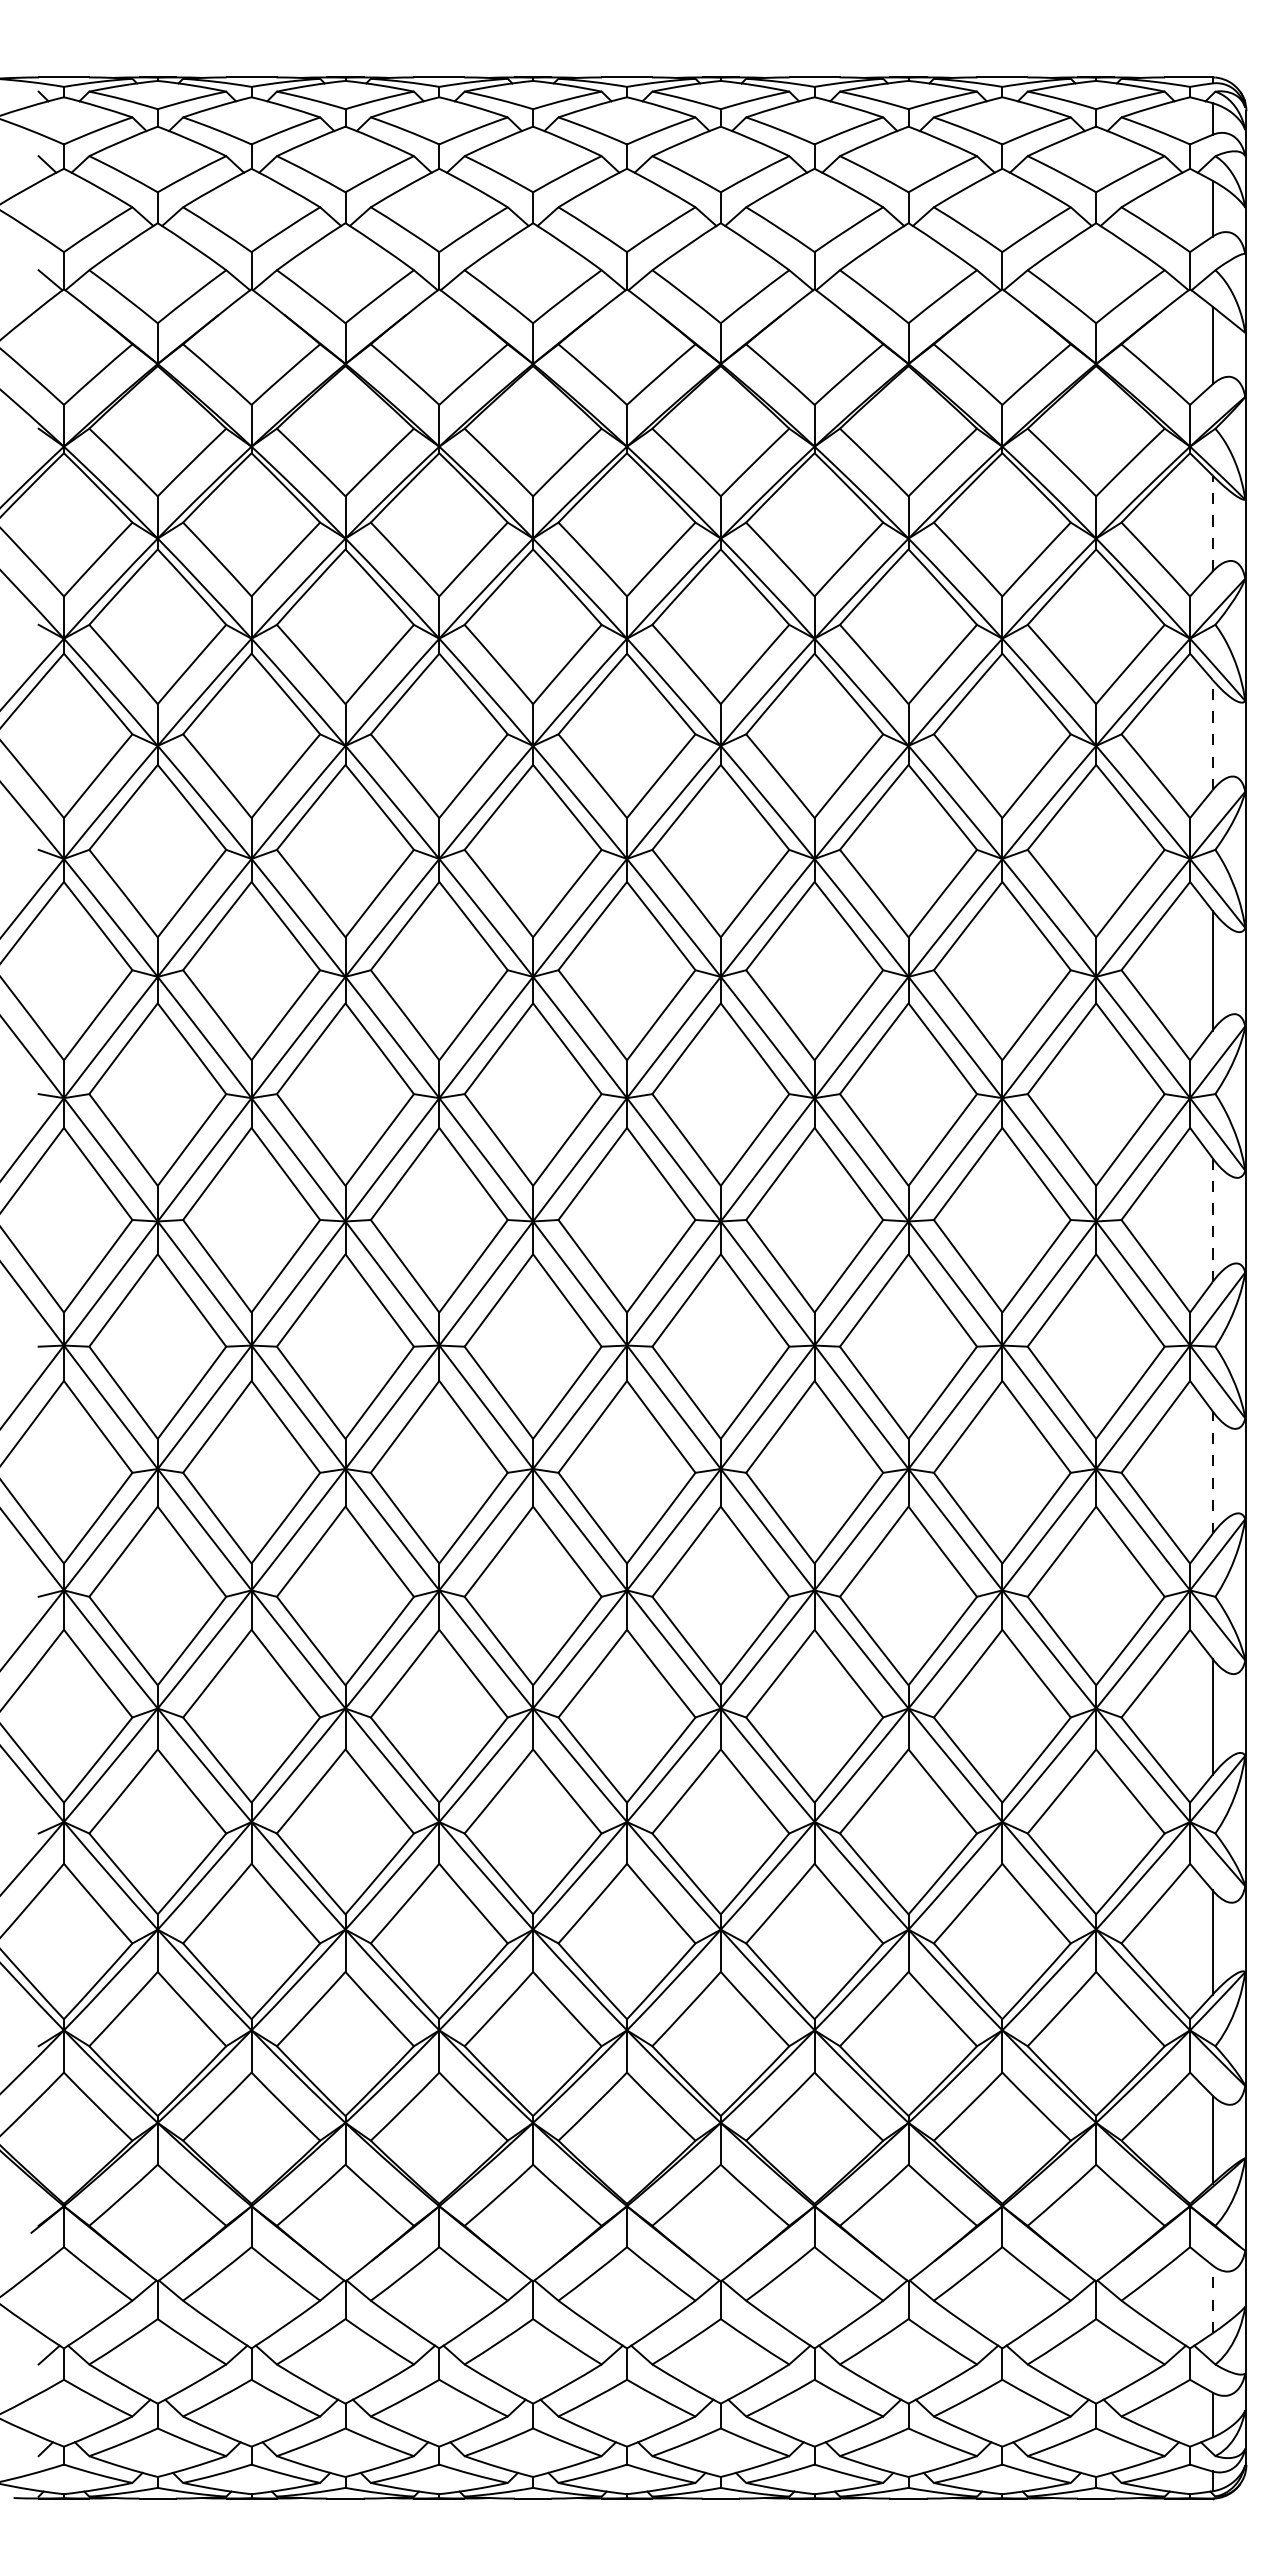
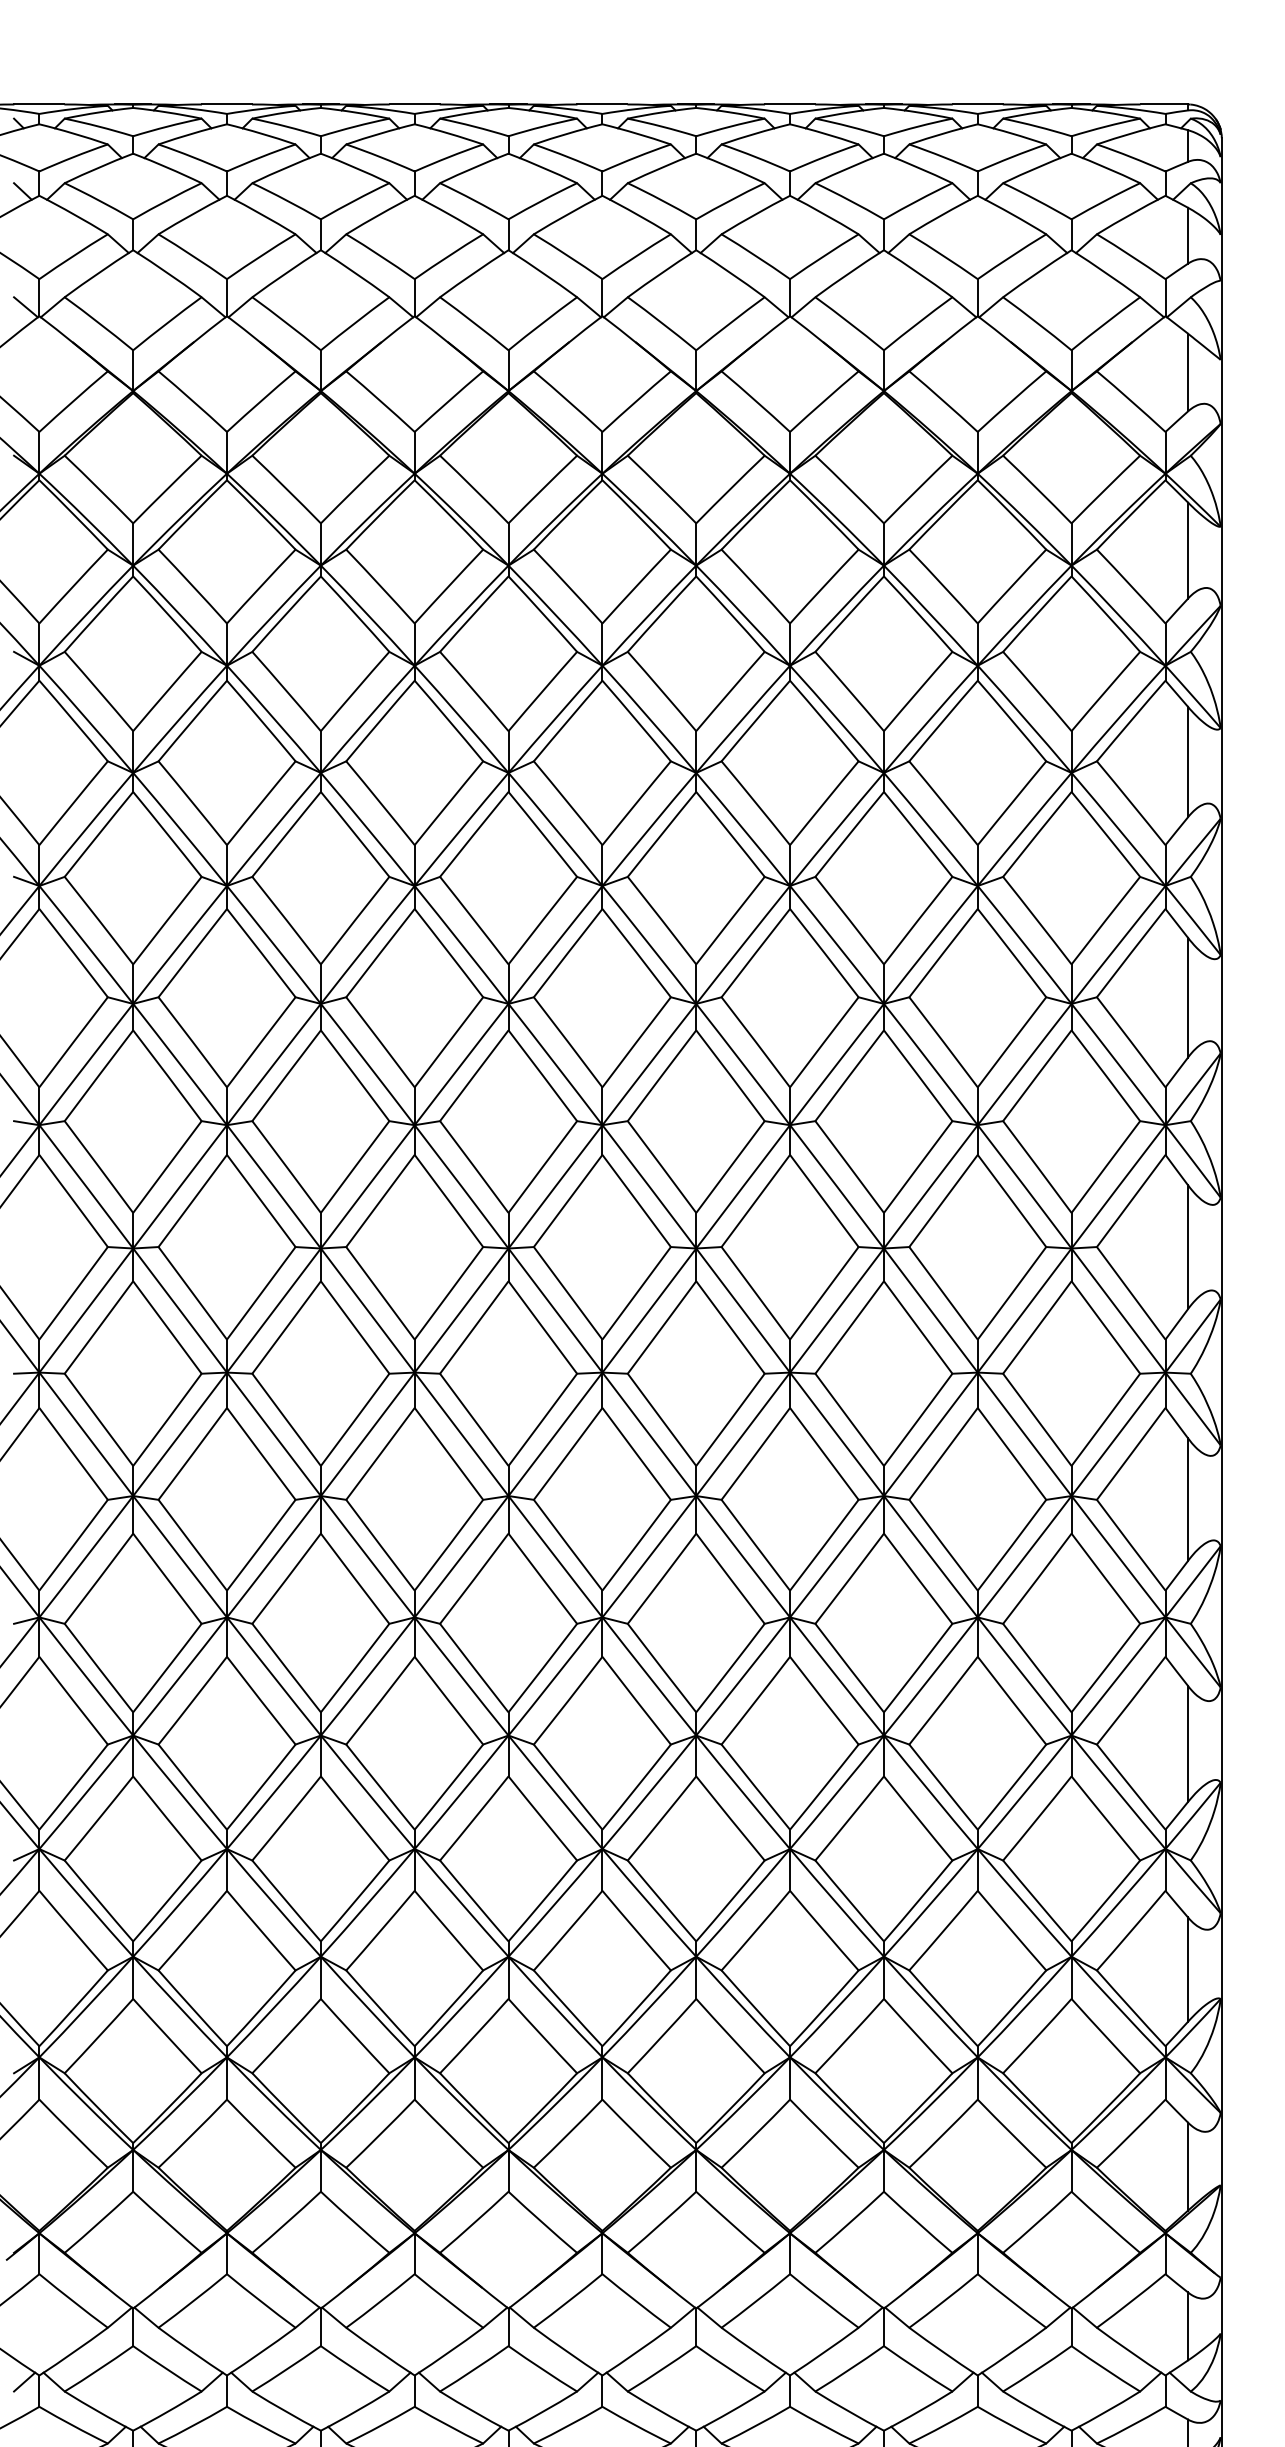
line: (1212, 523) -> (1187, 550), dashed -> solid
line: (1212, 734) -> (1187, 761), dashed -> solid
line: (1212, 1220) -> (1187, 1247), dashed -> solid
line: (1212, 1472) -> (1187, 1499), dashed -> solid
line: (1212, 2298) -> (1187, 2325), dashed -> solid

